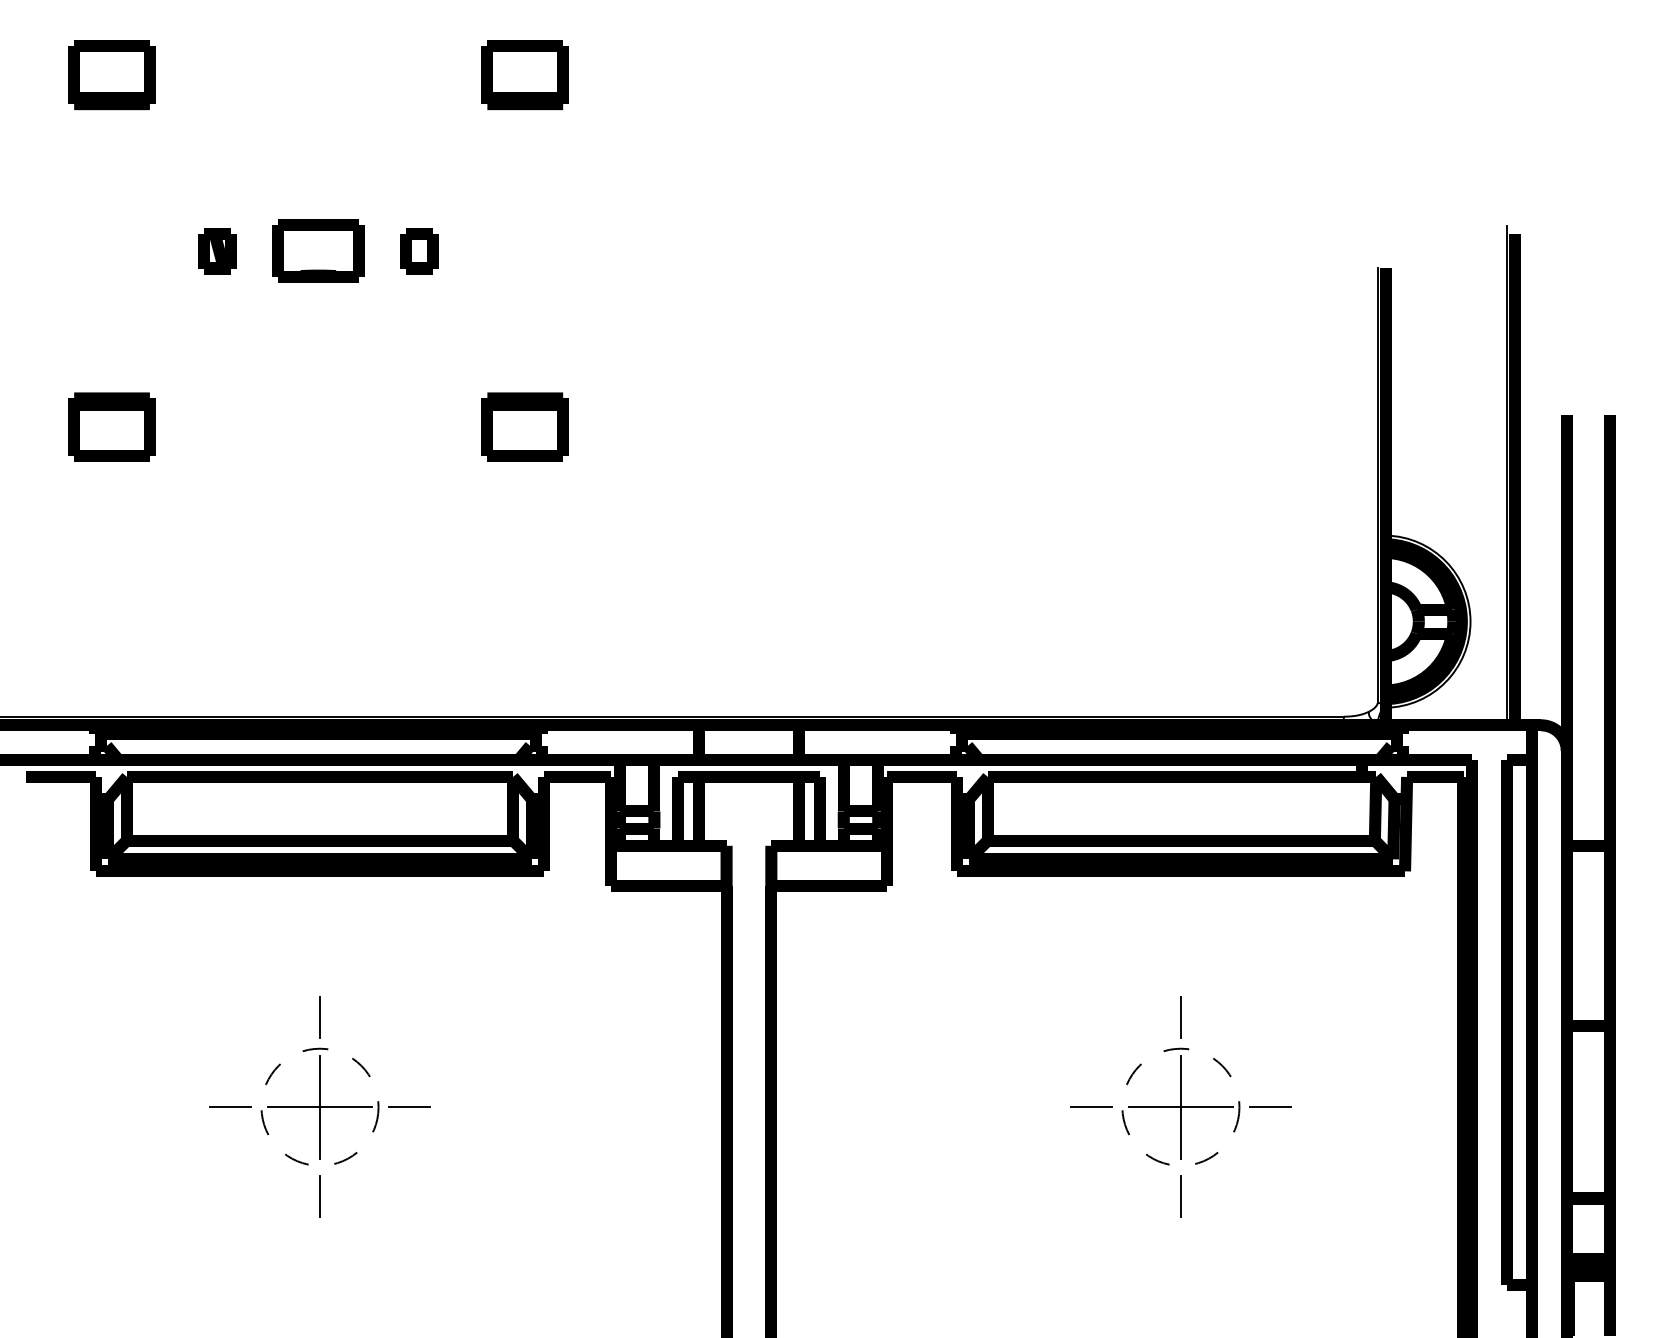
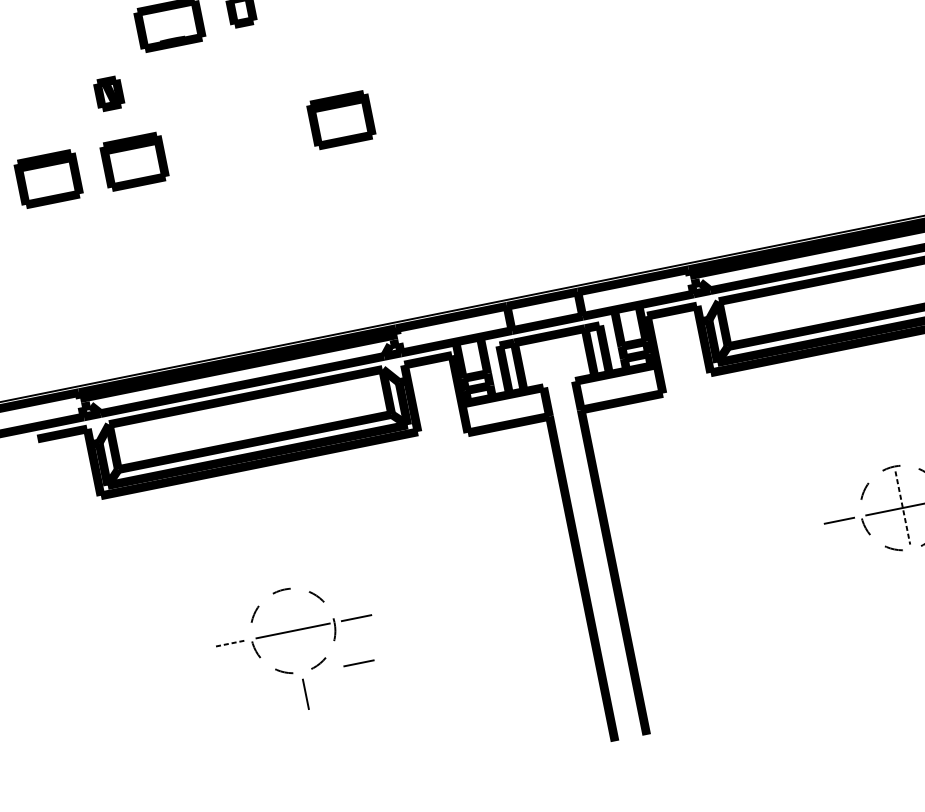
part: (217, 251) -> (109, 94), moved
part: (232, 426) -> (133, 161), added
line: (320, 1017) -> (280, 567), removed
line: (1180, 1017) -> (889, 444), removed
line: (320, 1106) -> (293, 630), removed
line: (230, 1107) -> (229, 643), solid -> dashed
line: (1180, 1107) -> (902, 508), solid -> dashed
line: (400, 1168) -> (358, 662), added
line: (1180, 1196) -> (915, 571), removed

